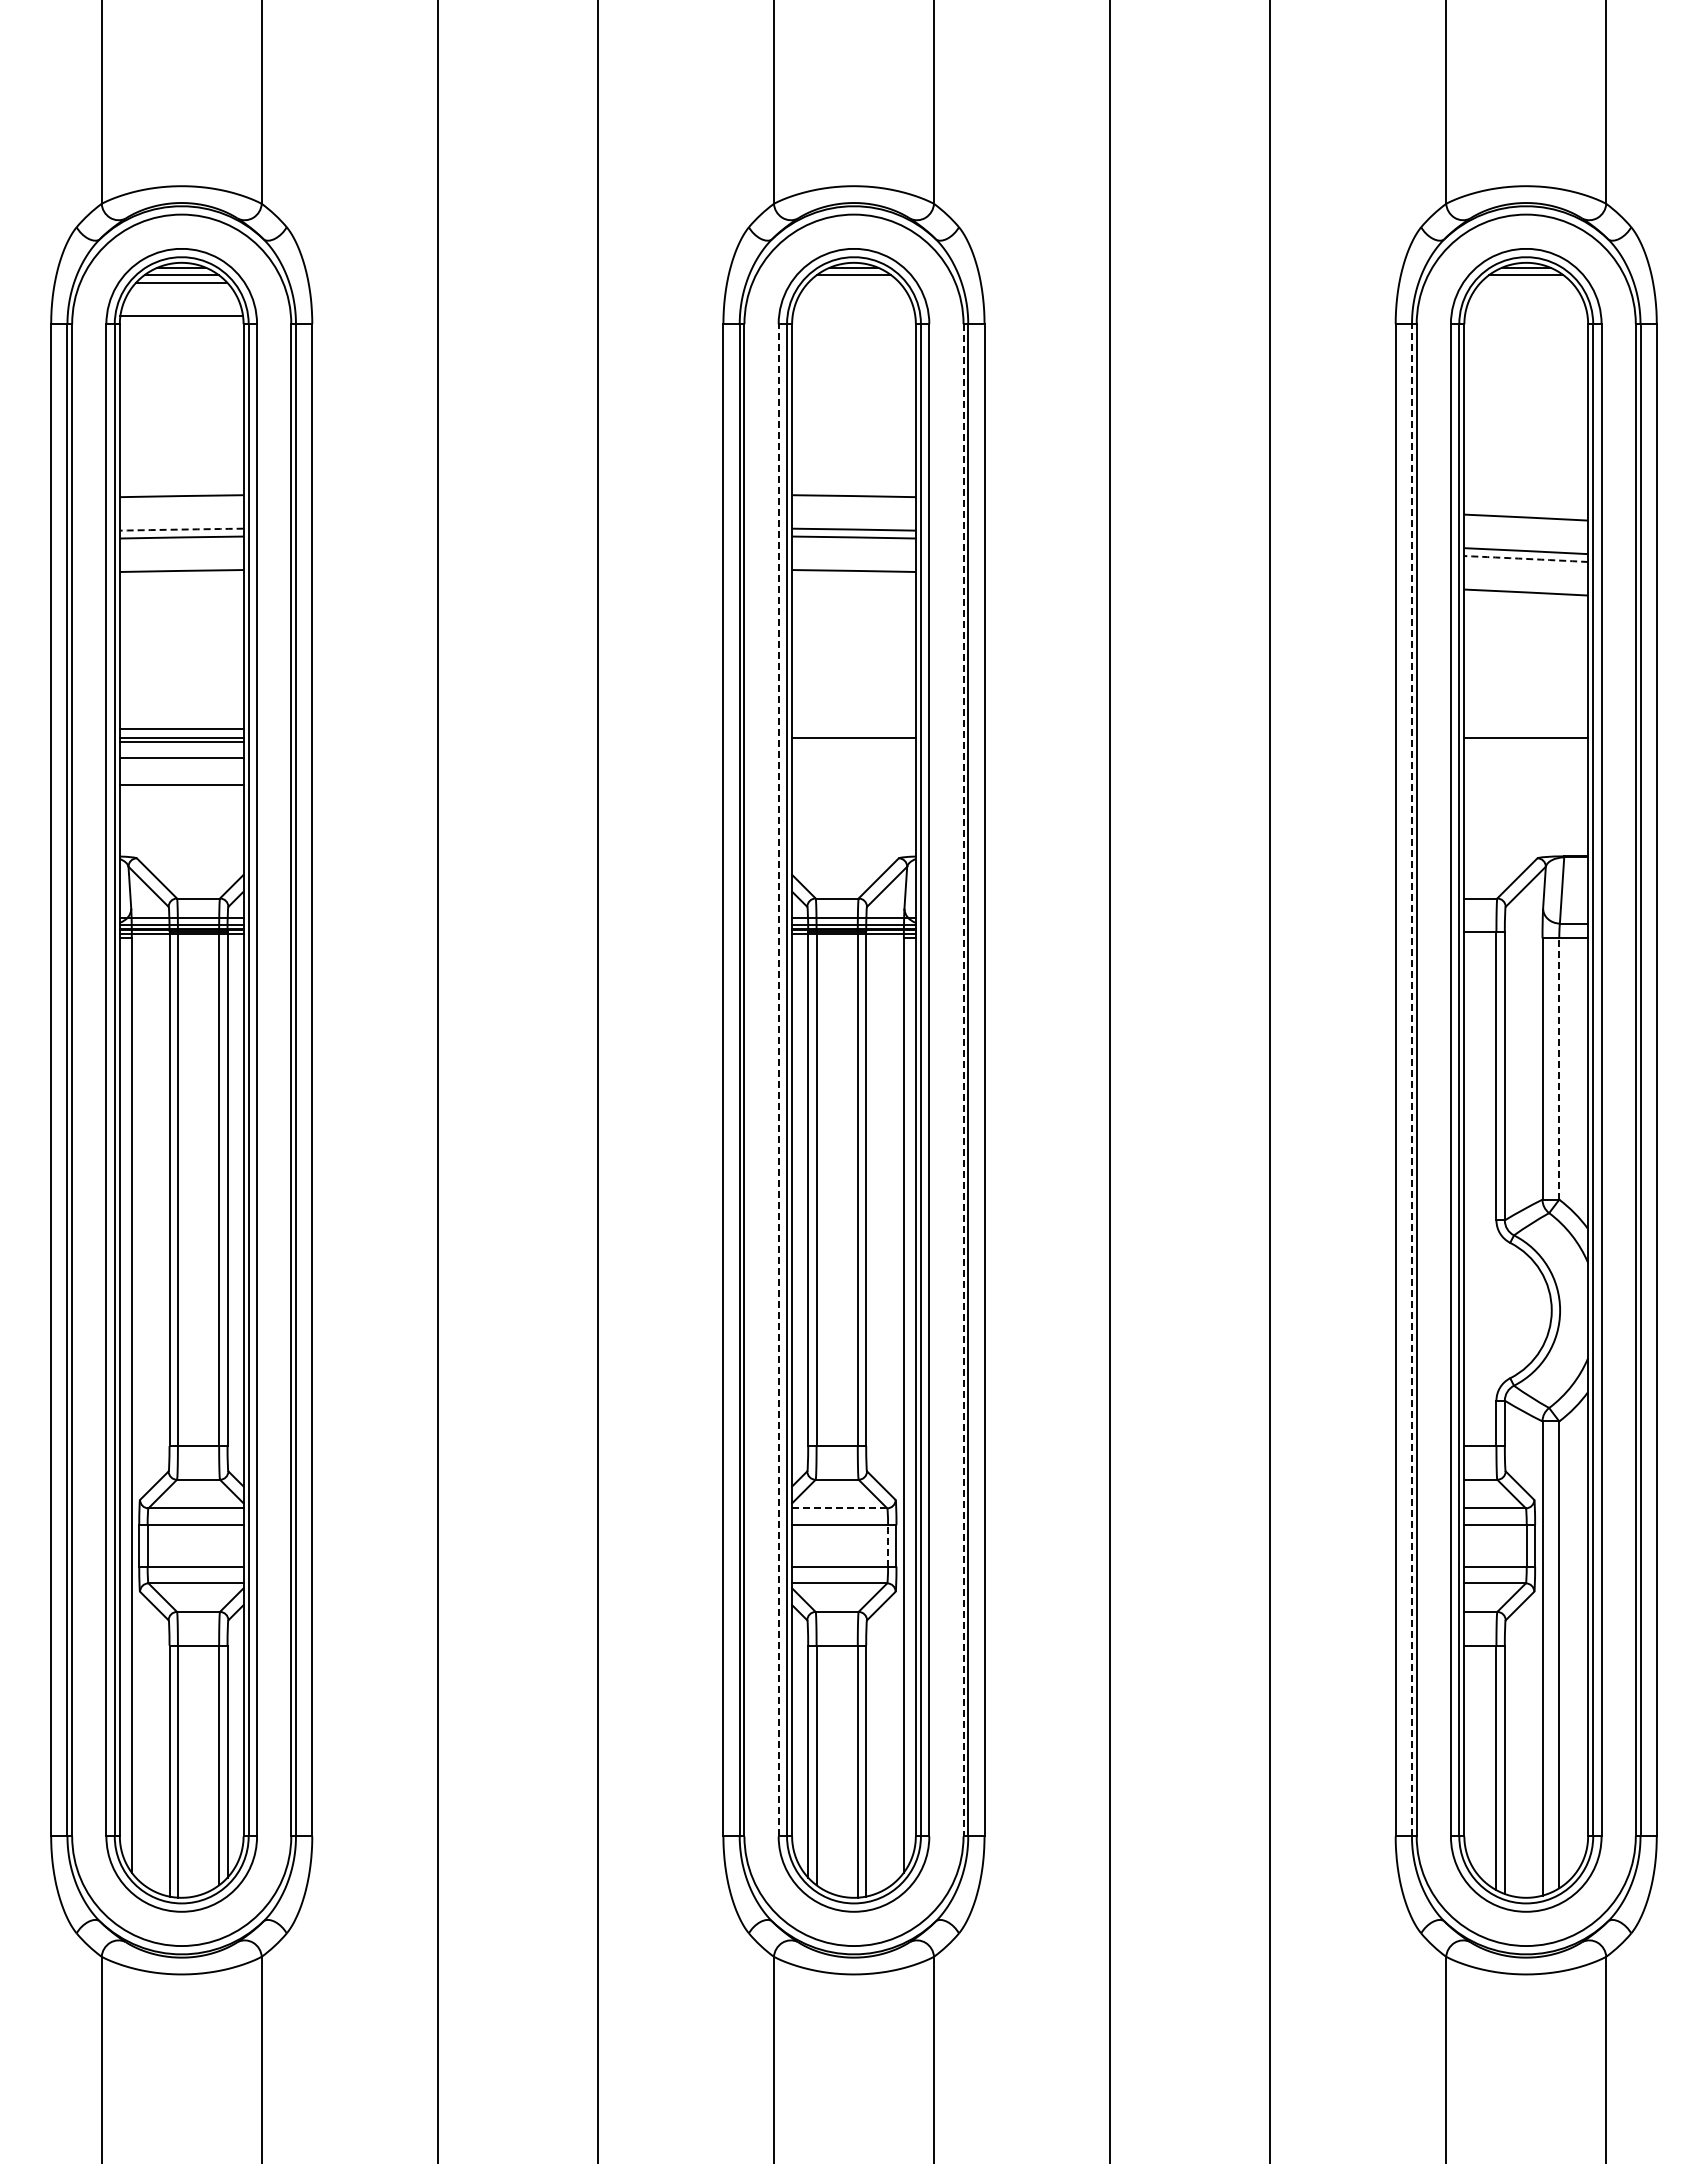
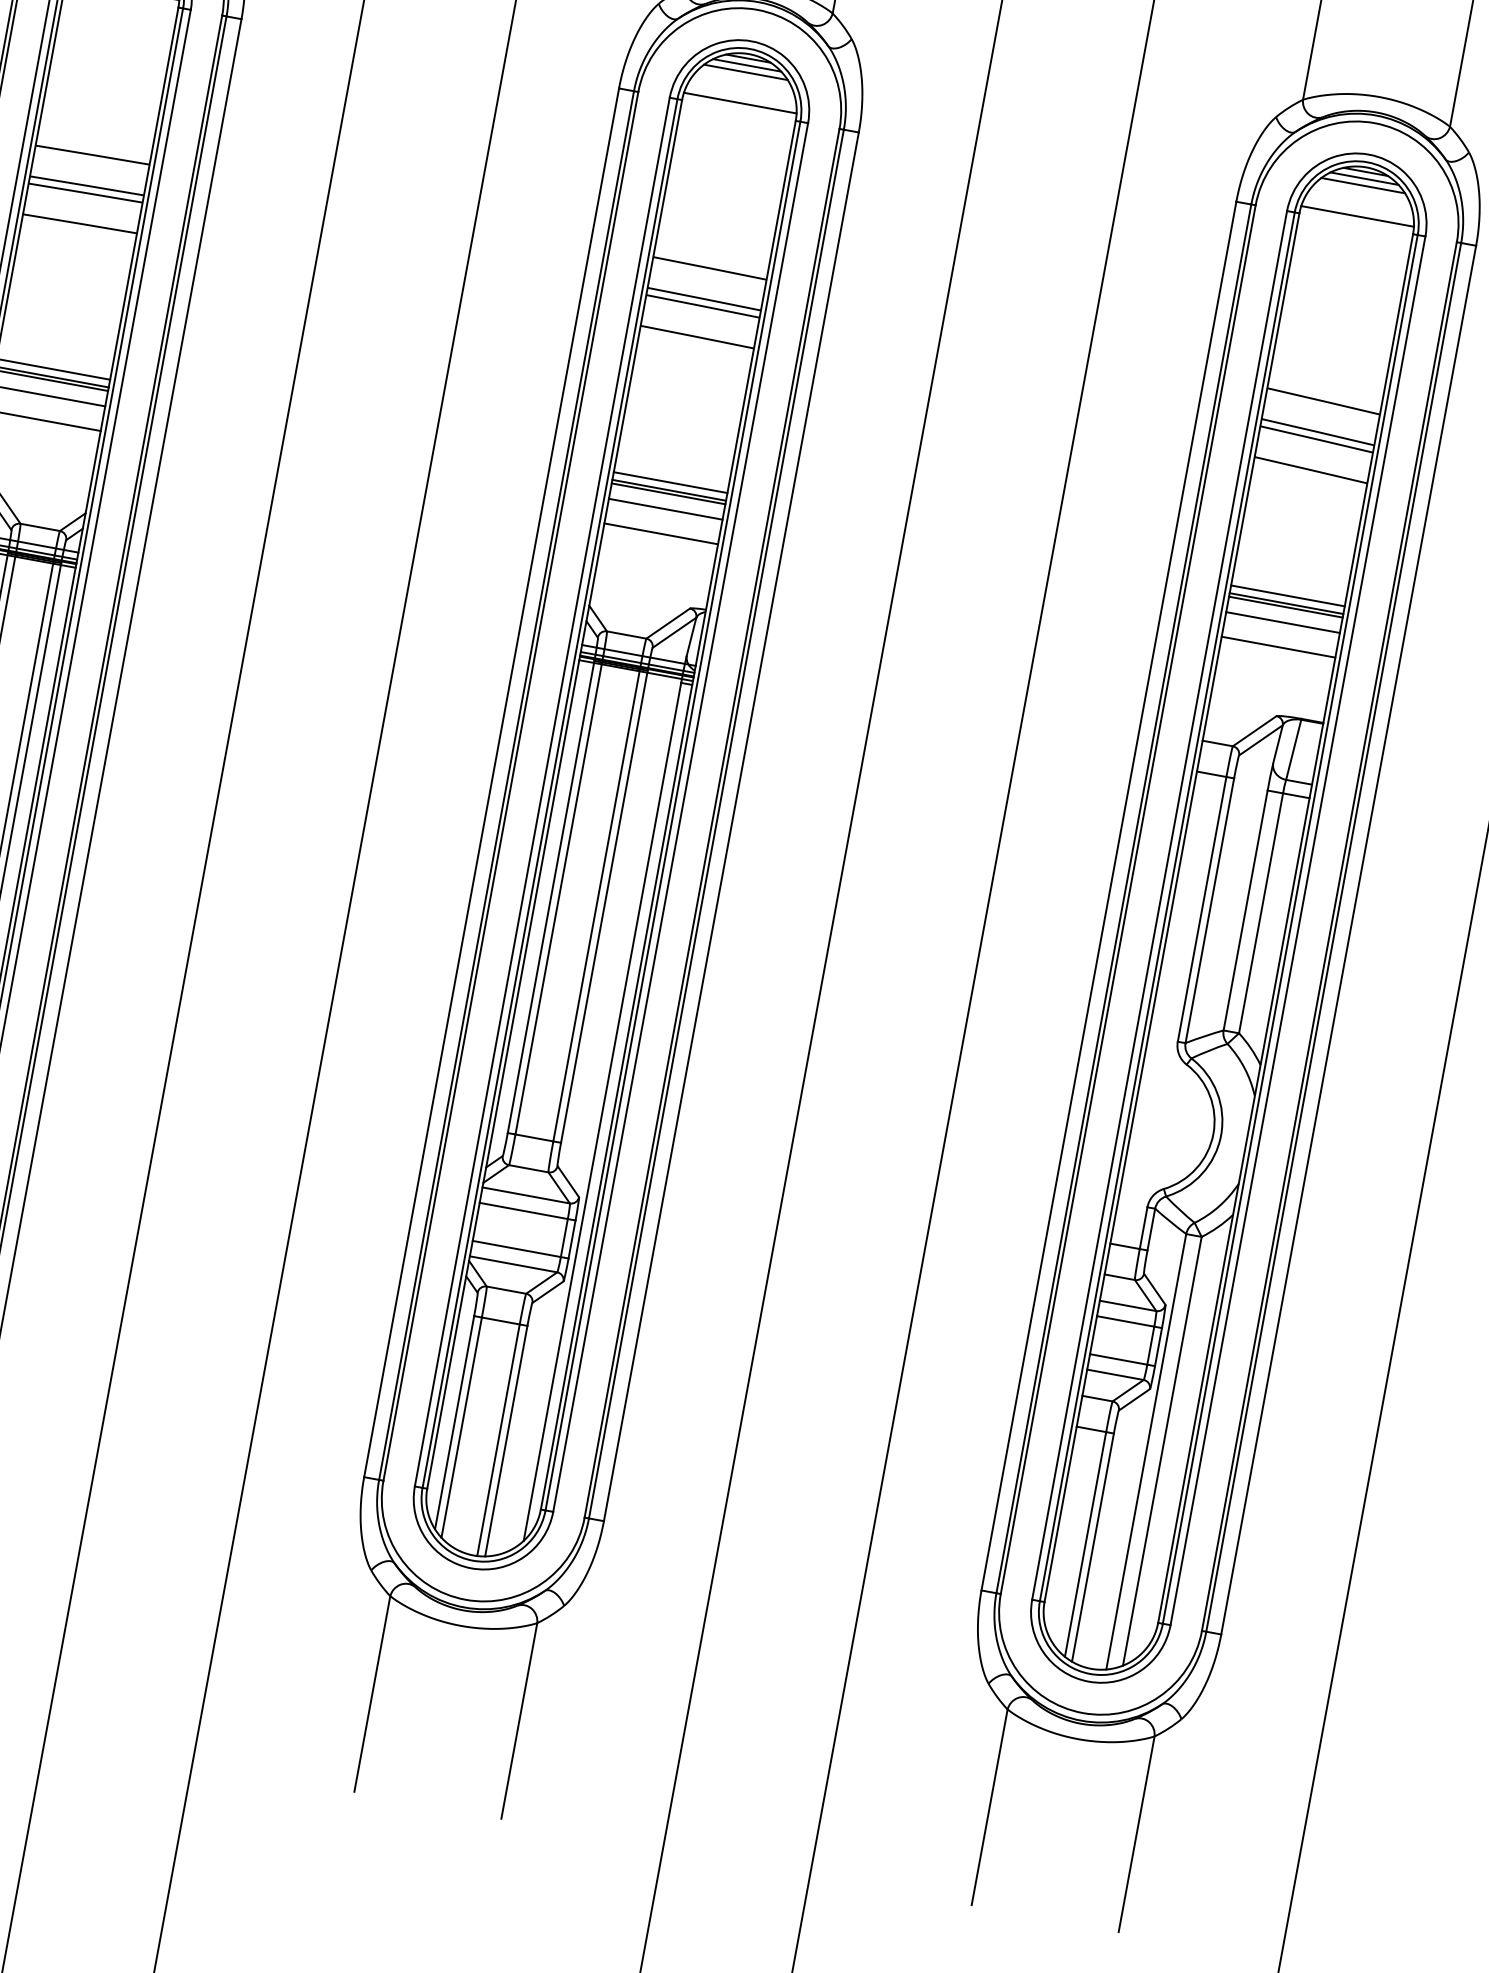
line: (853, 282) -> (745, 72), added
line: (1525, 282) -> (1362, 185), added
line: (853, 316) -> (739, 103), added
line: (1525, 316) -> (1356, 216), added
arc: (181, 529) -> (86, 185), dashed -> solid
arc: (1526, 558) -> (1316, 438), dashed -> solid
line: (853, 729) -> (670, 482), added
line: (1526, 729) -> (1288, 596), added
line: (853, 741) -> (668, 493), added
line: (1526, 741) -> (1286, 607), added
line: (853, 758) -> (665, 509), added
line: (1526, 758) -> (1283, 622), added
line: (853, 785) -> (660, 534), added
line: (1526, 785) -> (1278, 647), added
line: (1559, 1069) -> (1261, 913), dashed -> solid
line: (778, 1079) -> (542, 791), dashed -> solid
line: (1411, 1079) -> (1123, 898), dashed -> solid
line: (963, 1080) -> (712, 823), dashed -> solid
line: (839, 1508) -> (526, 1195), dashed -> solid
line: (888, 1545) -> (564, 1237), dashed -> solid

